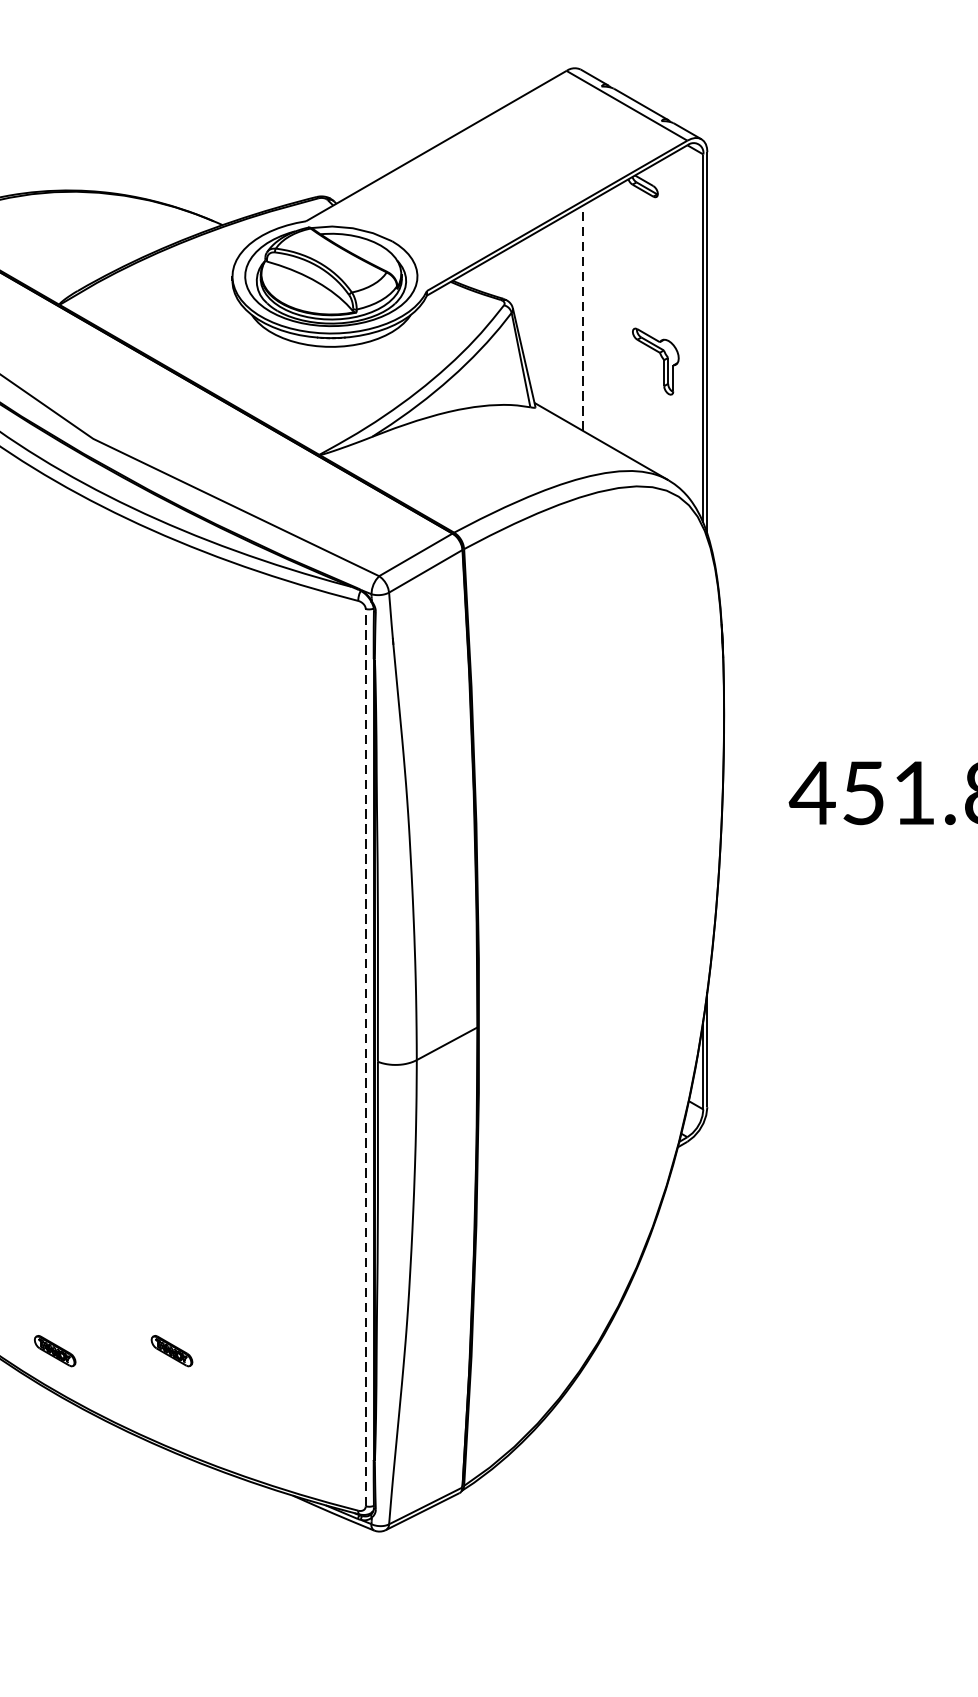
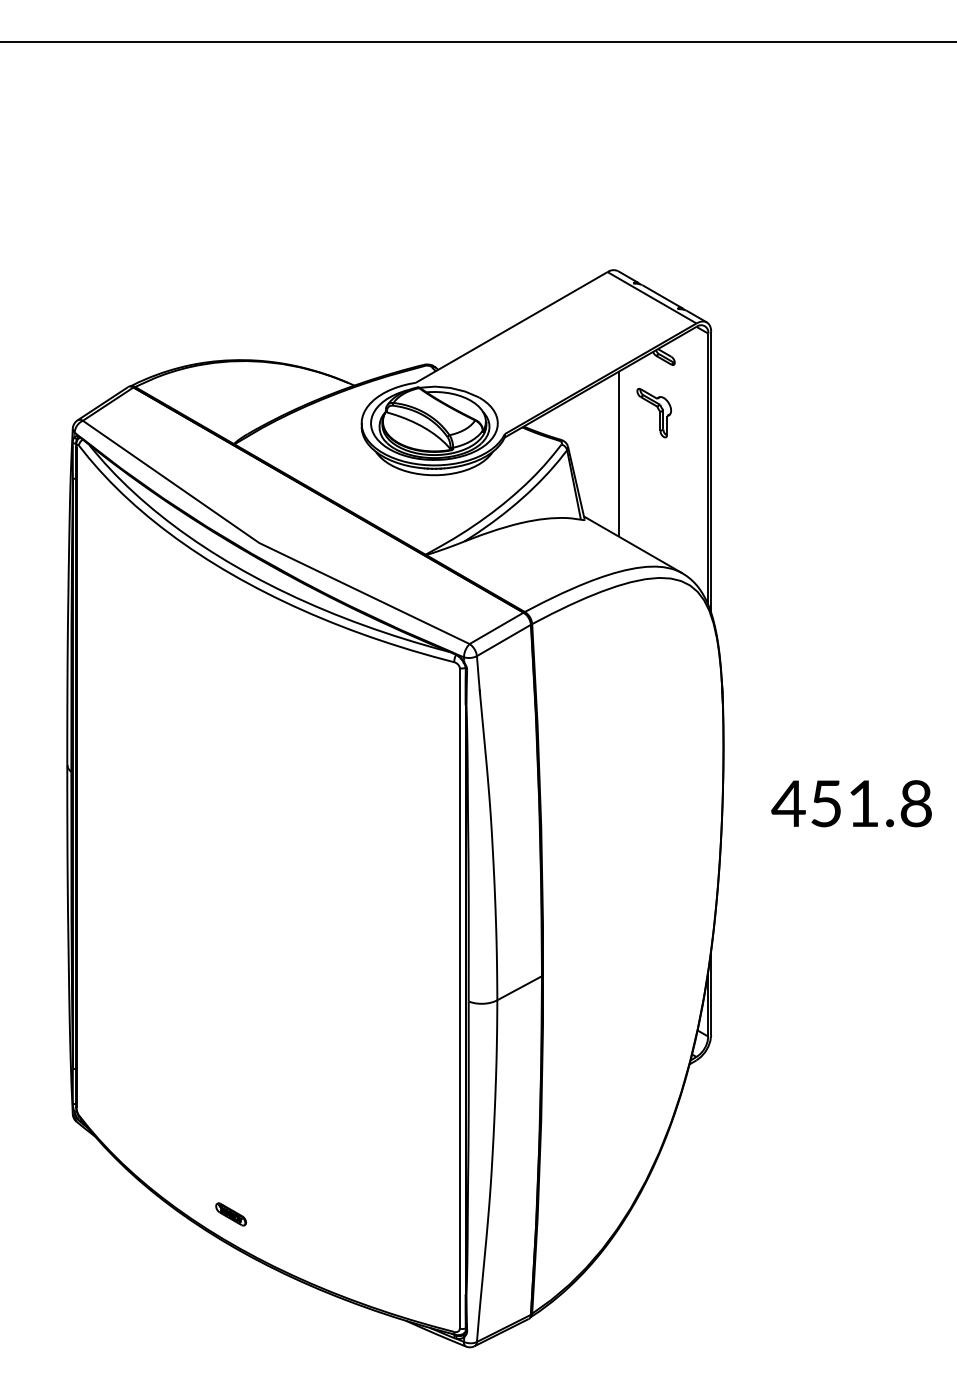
line: (582, 318) -> (619, 454), dashed -> solid
part: (654, 360) -> (653, 412), moved
line: (365, 1056) -> (459, 997), dashed -> solid
part: (171, 1351) -> (316, 1214), removed

